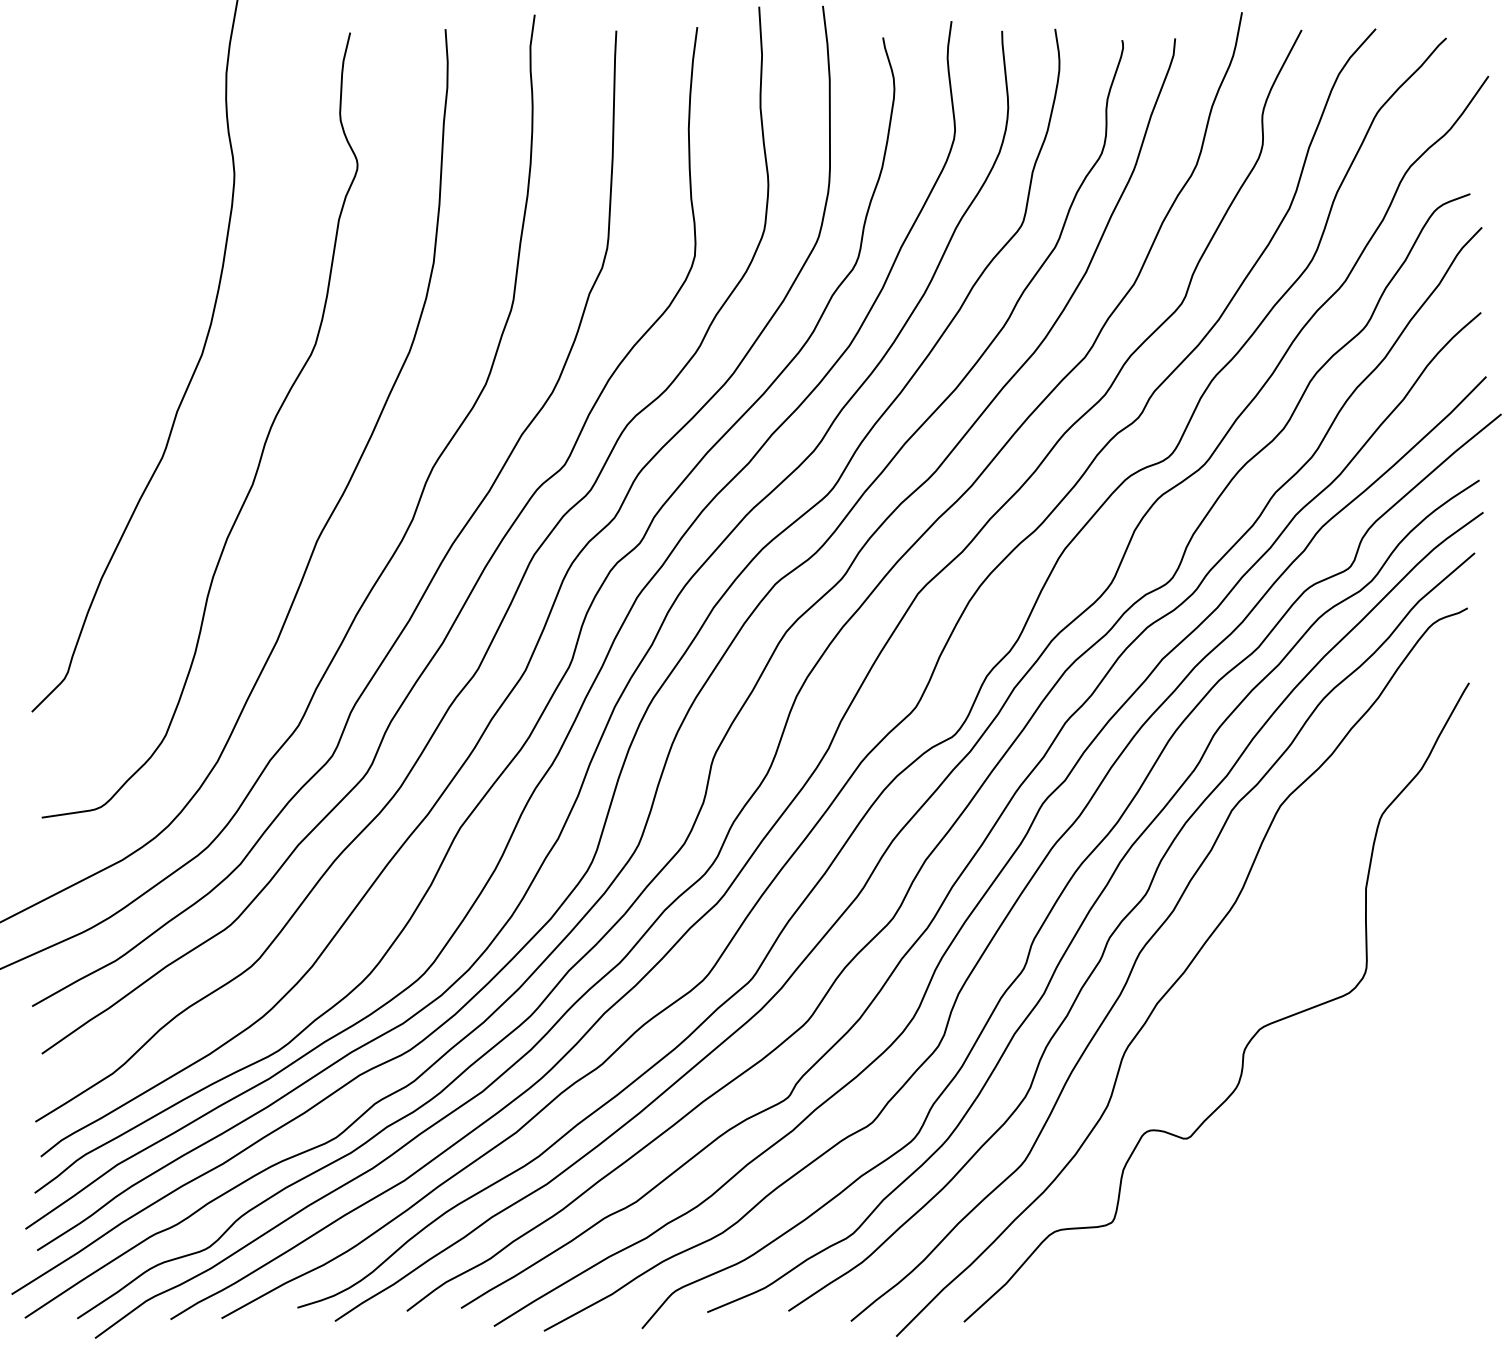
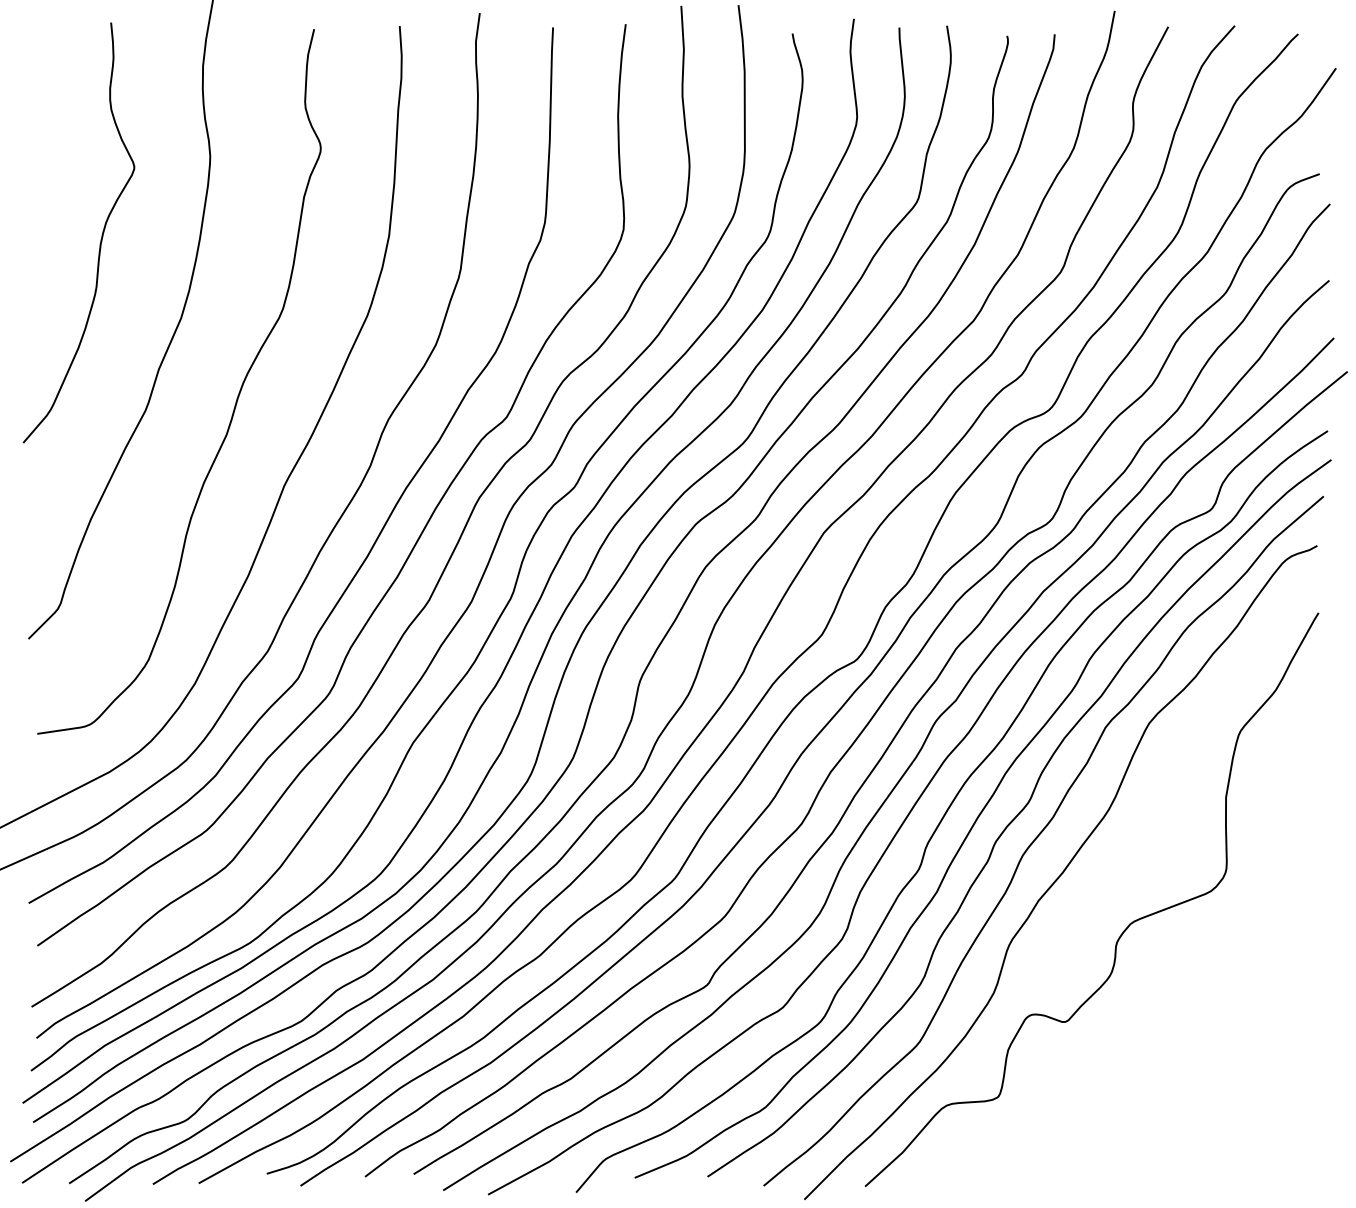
curve: (113, 261) -> (101, 234), added

